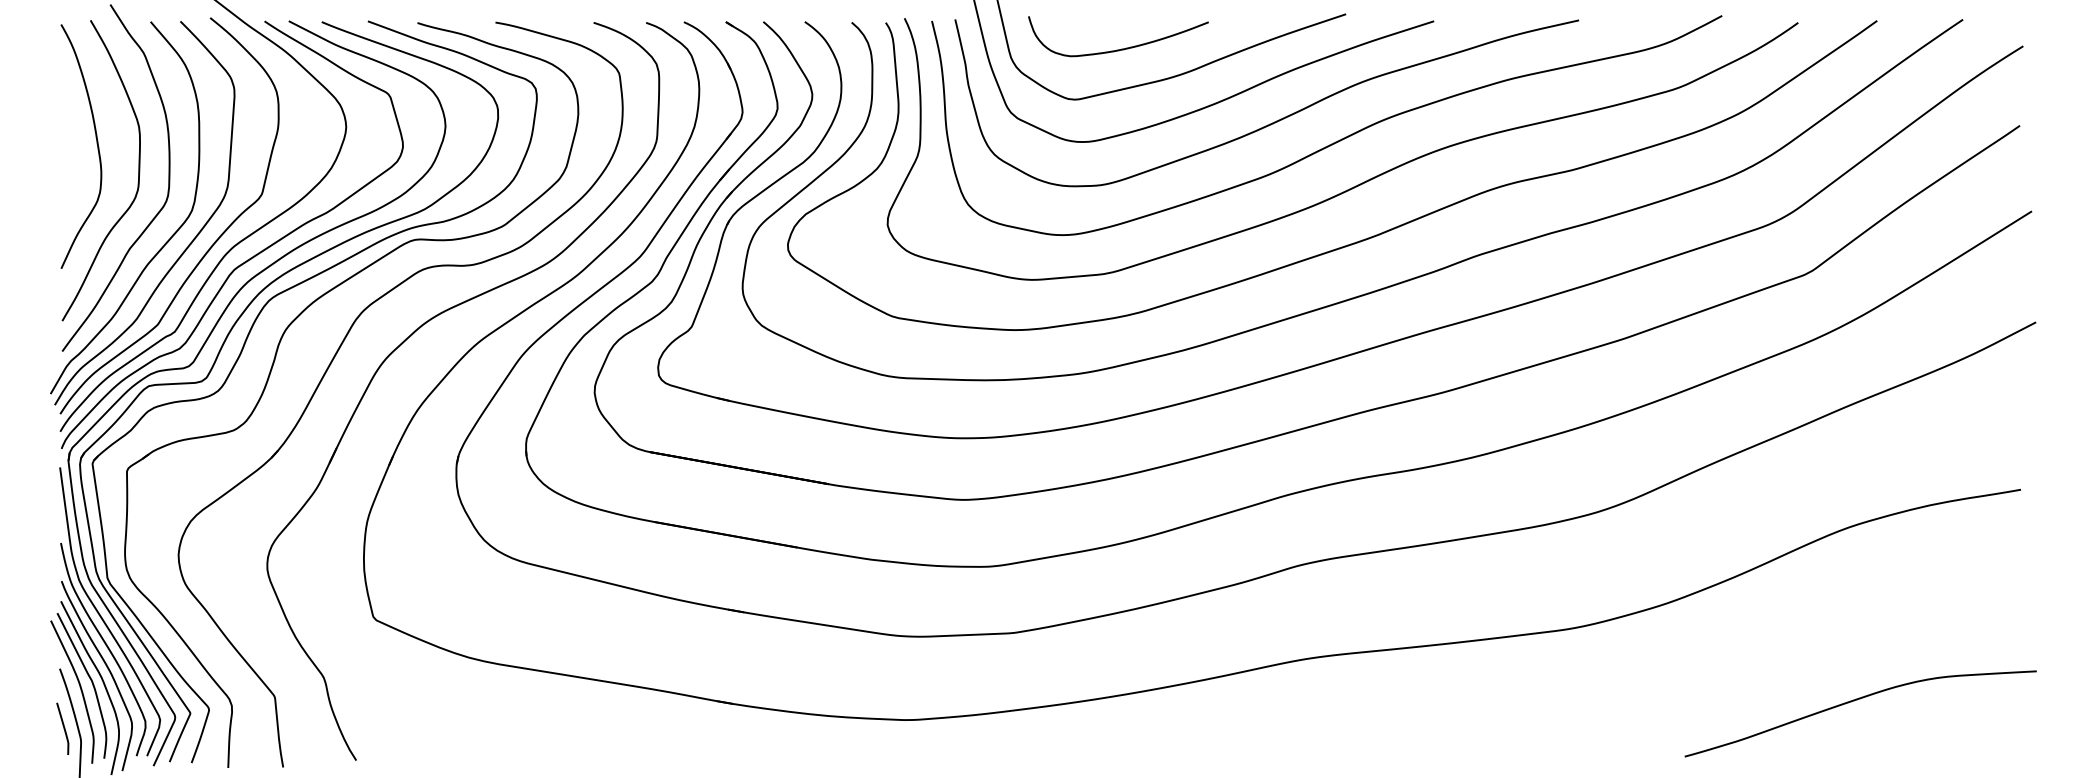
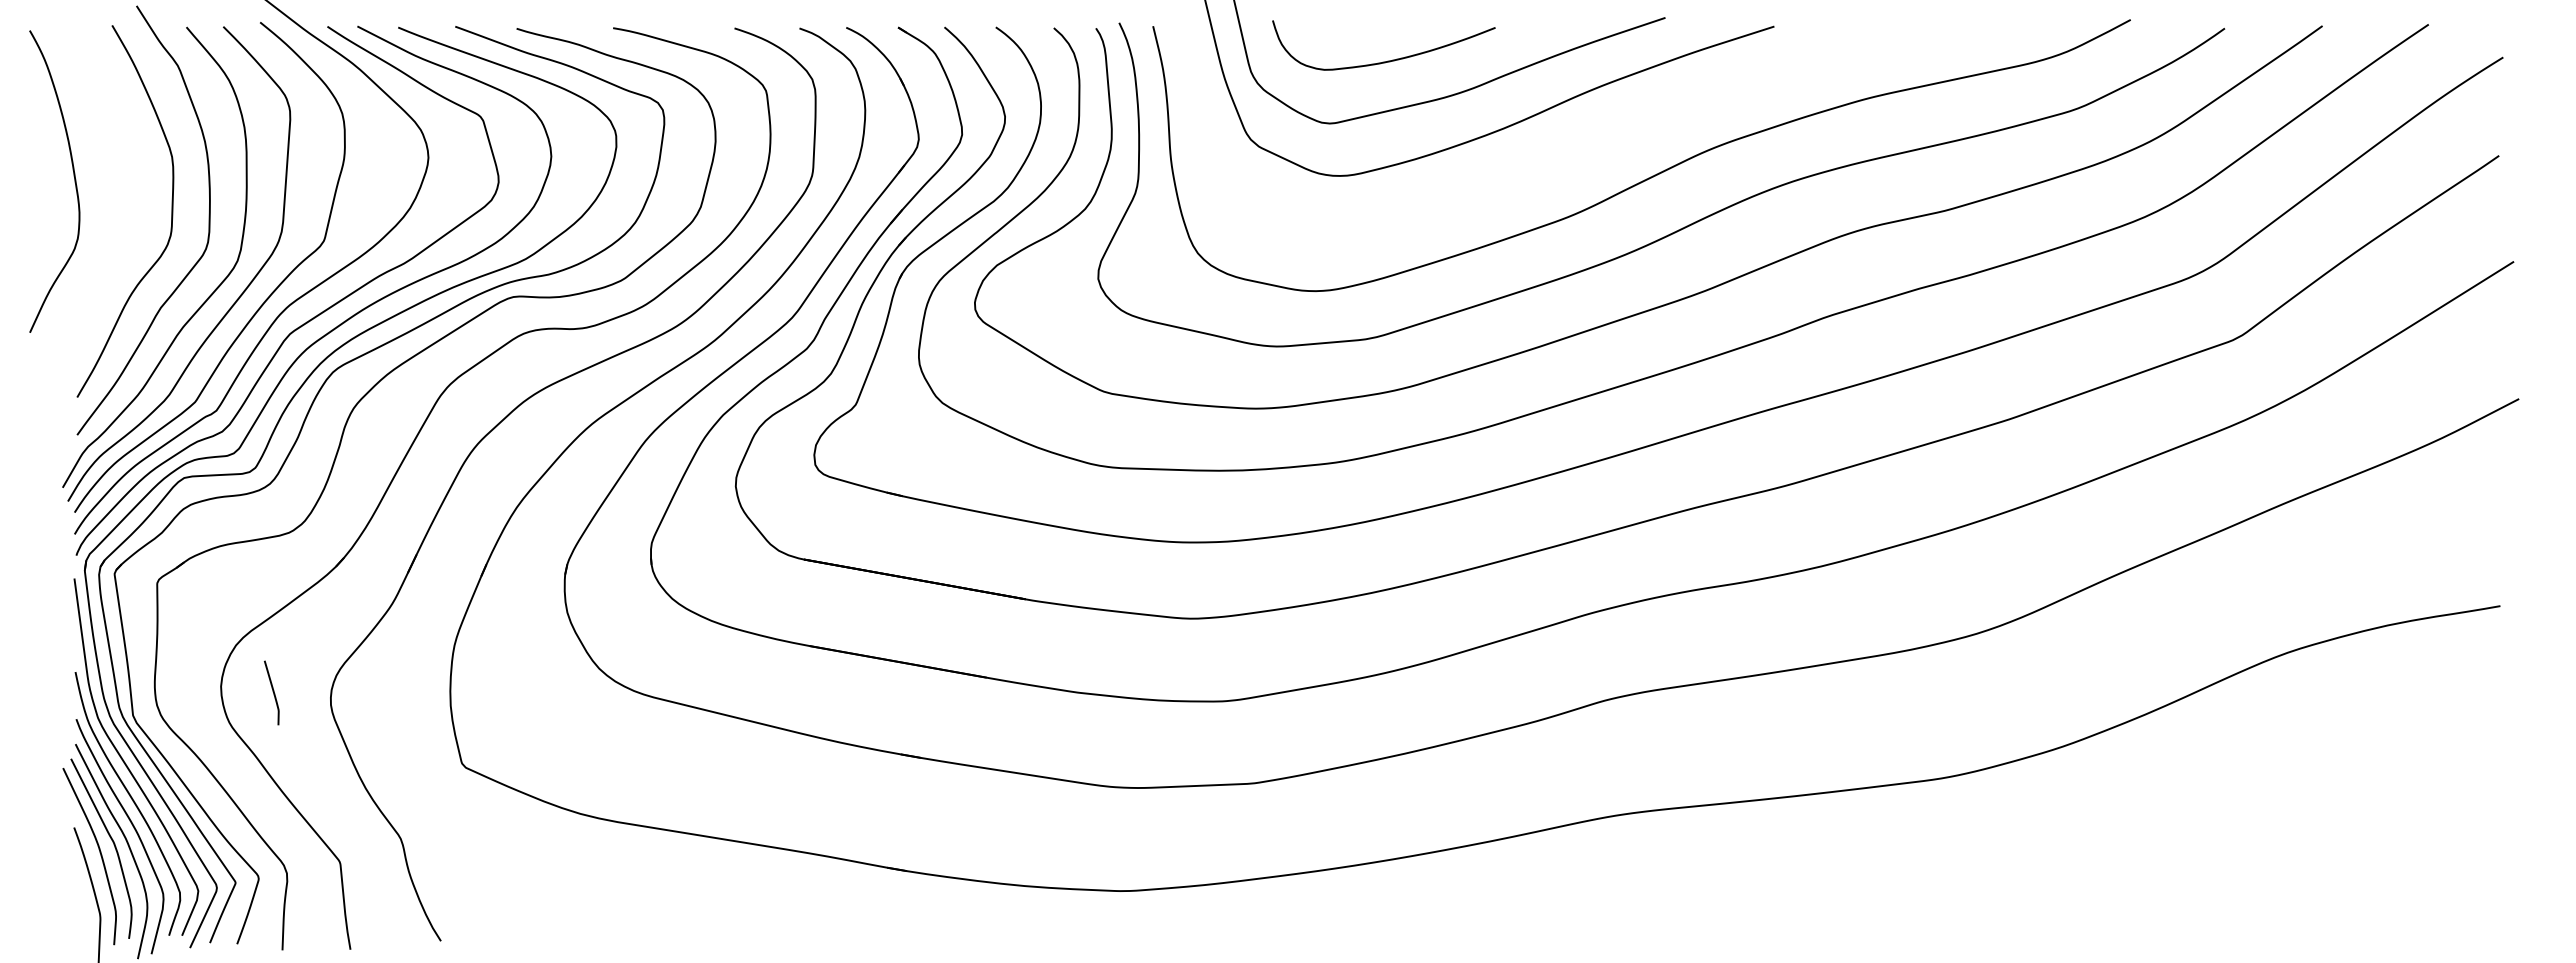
curve: (1276, 120) -> (1579, 149), removed
curve: (96, 142) -> (73, 176), moved
curve: (1855, 701) -> (2295, 867), removed
curve: (63, 727) -> (272, 691), moved

